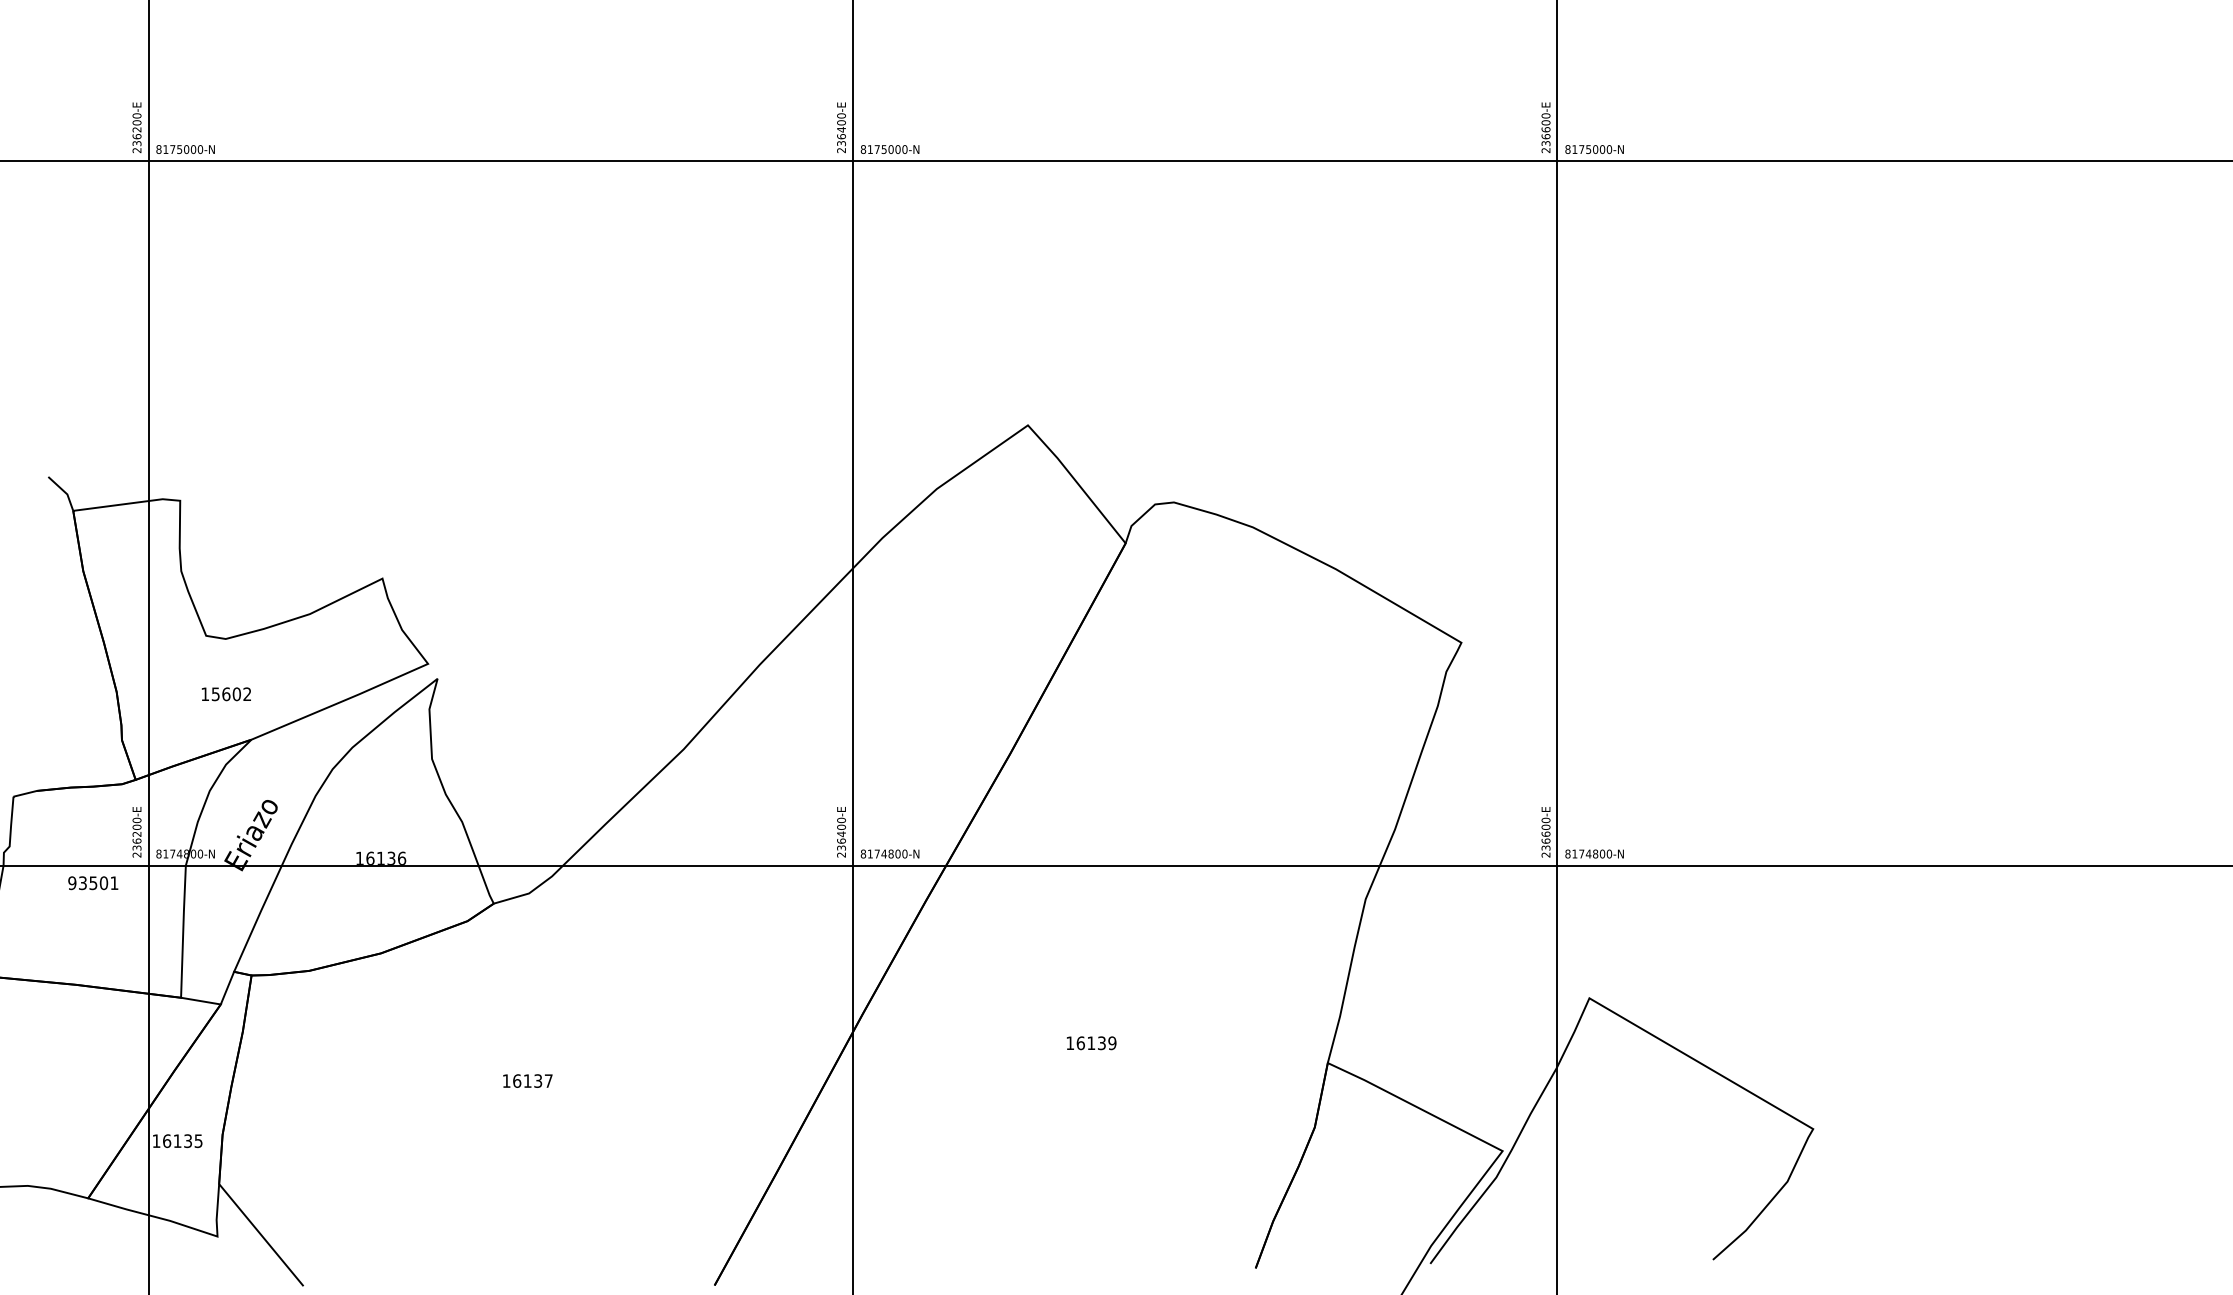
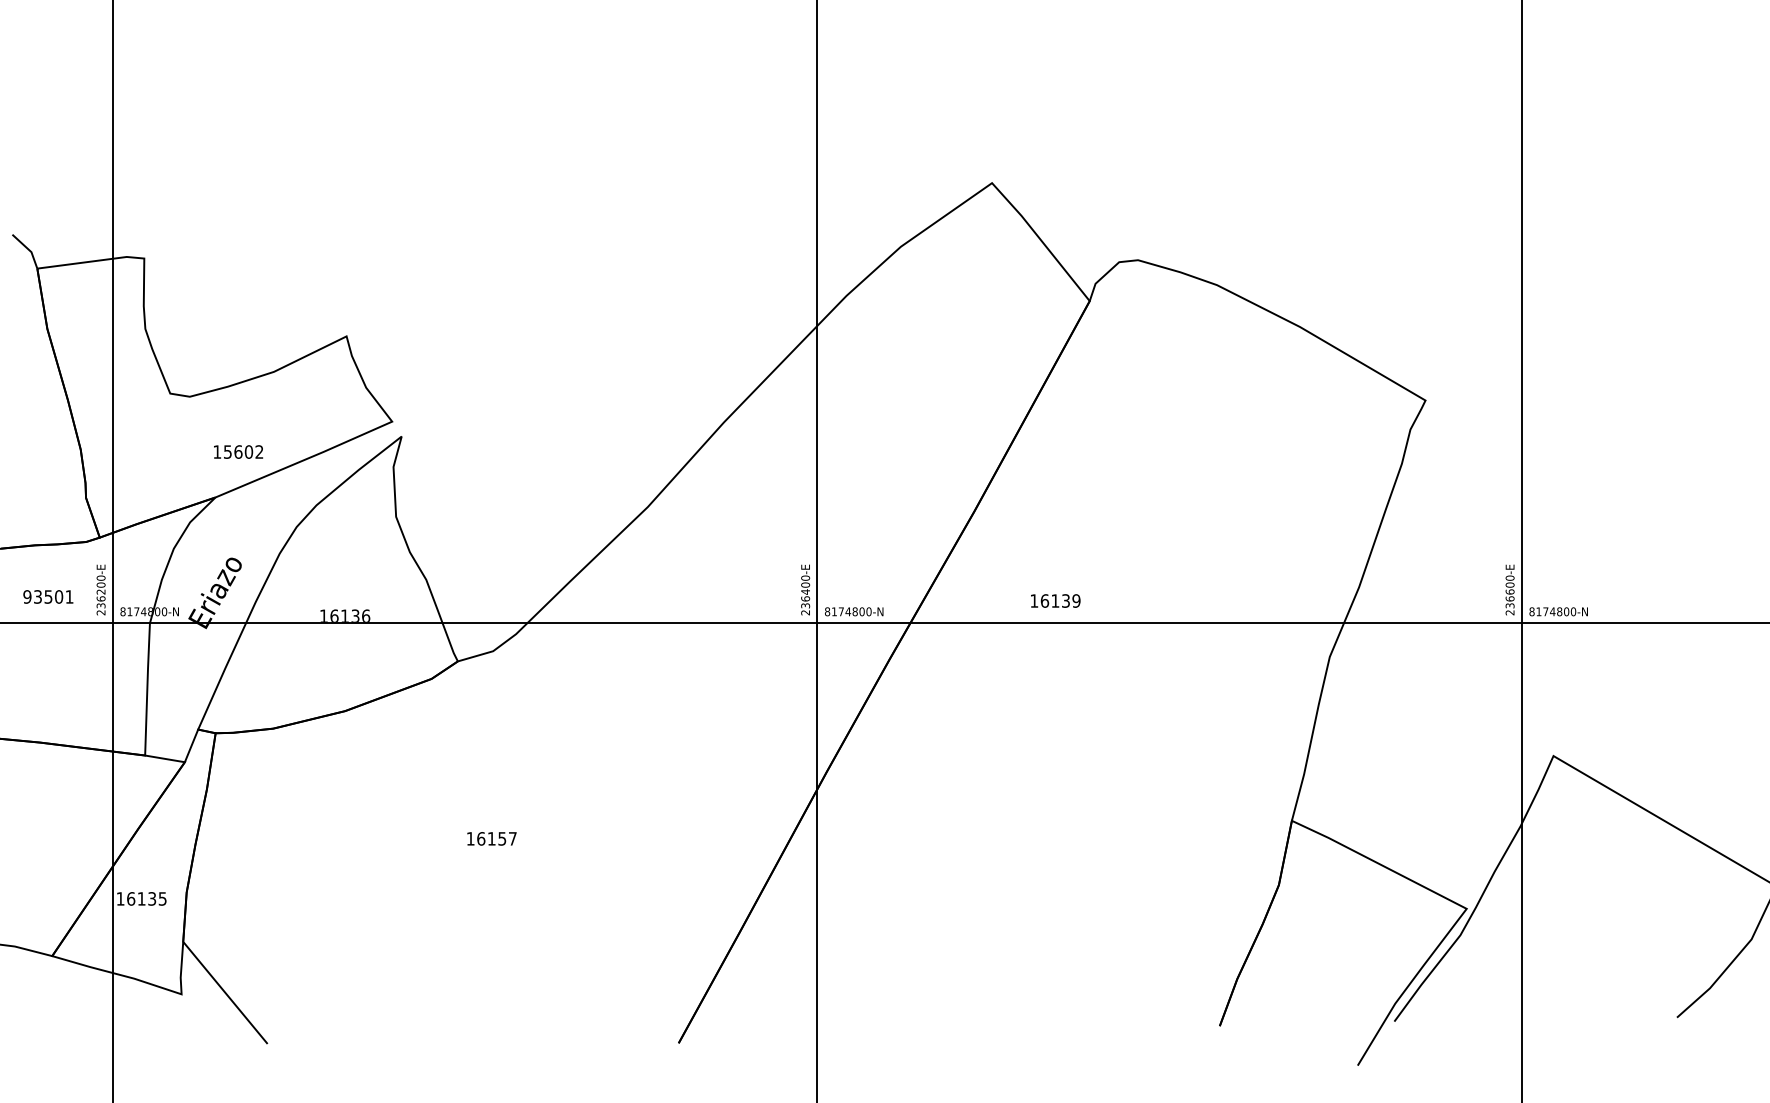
text: (225, 694) -> (237, 452), moved
text: (93, 883) -> (48, 597), moved
text: (1091, 1043) -> (1055, 601), moved
text: (538, 1080) -> (502, 838), 16137 -> 16157

